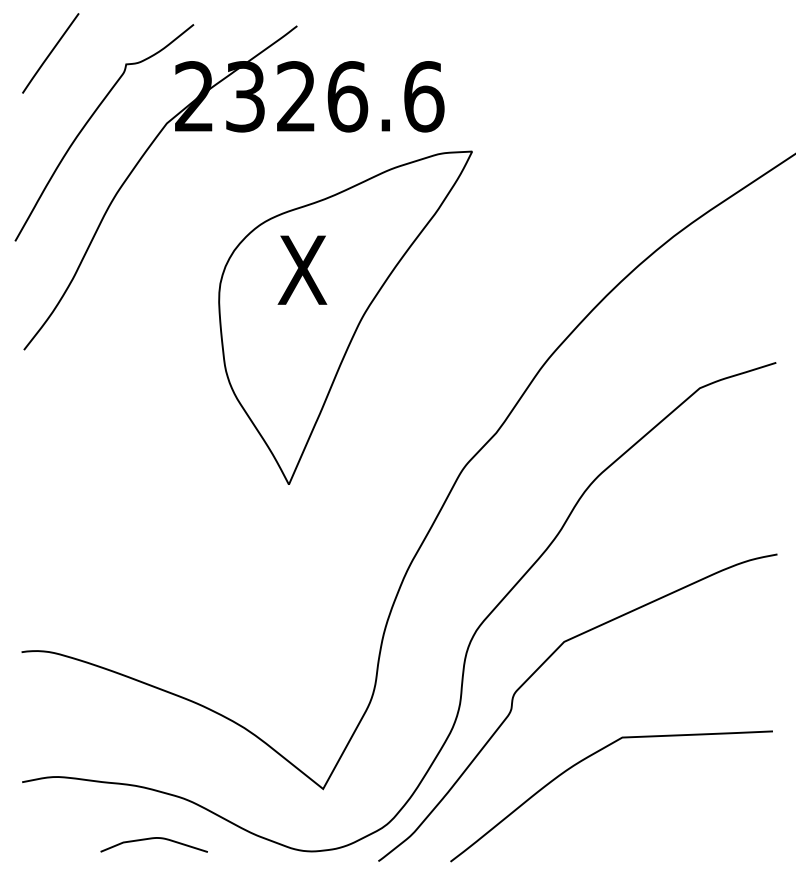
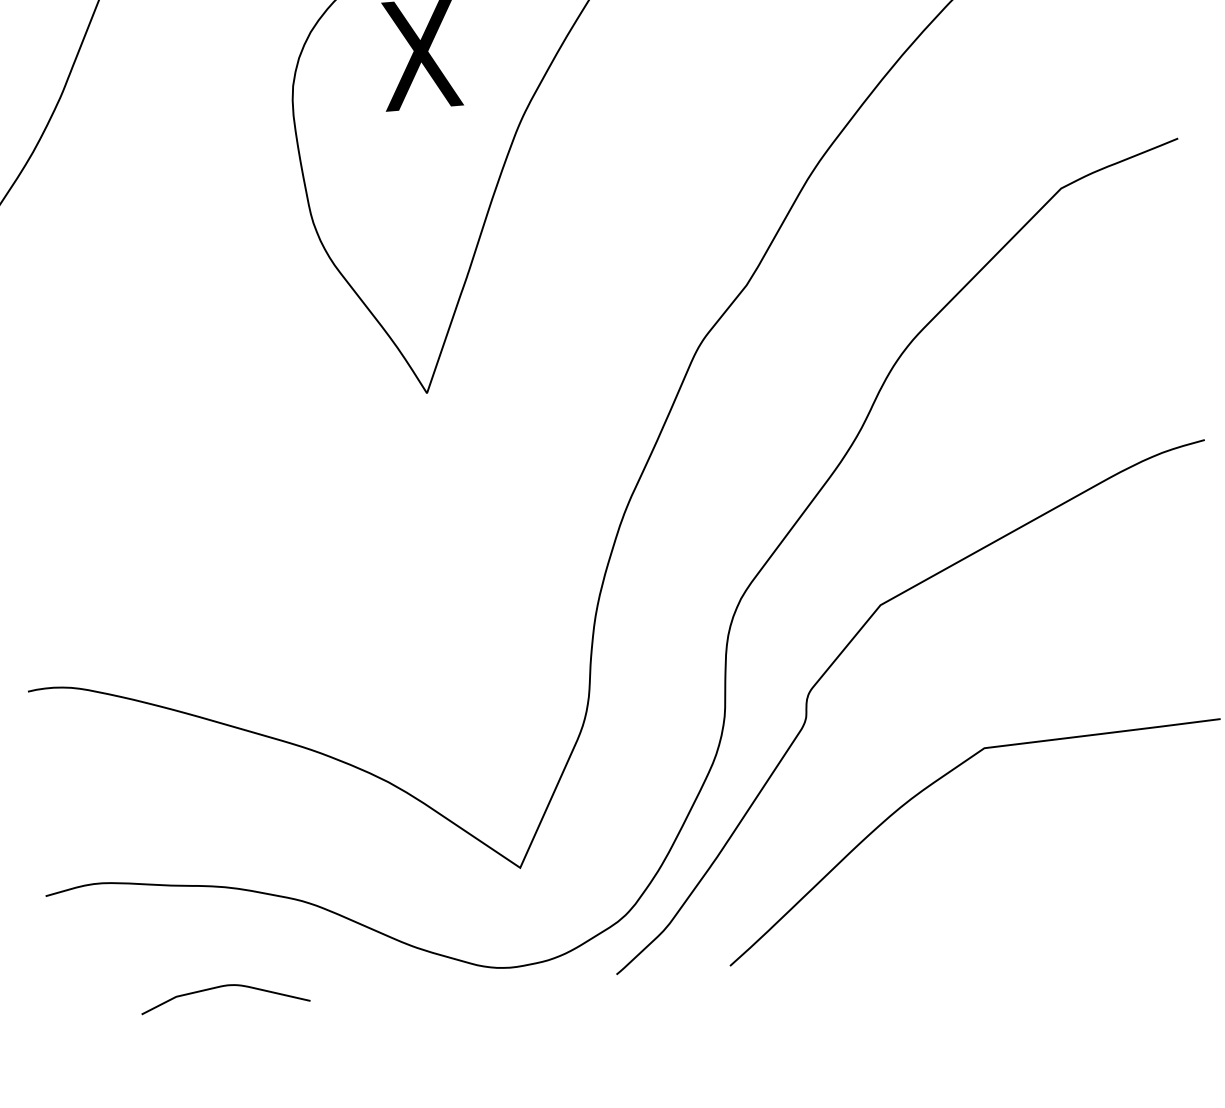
curve: (153, 839) -> (223, 988), moved

